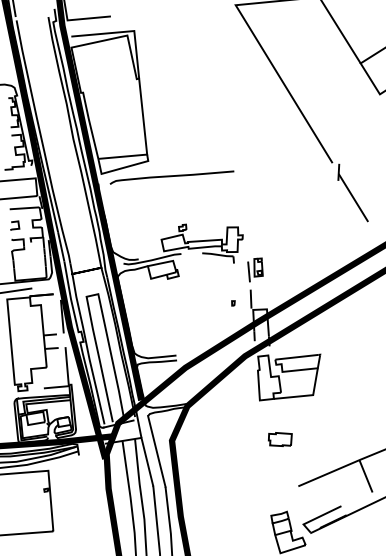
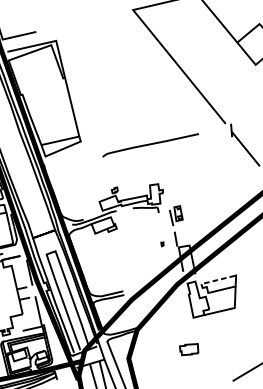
curve: (171, 177) -> (150, 145), moved
line: (297, 357) -> (218, 280), solid -> dashed
part: (279, 439) -> (188, 349), moved

